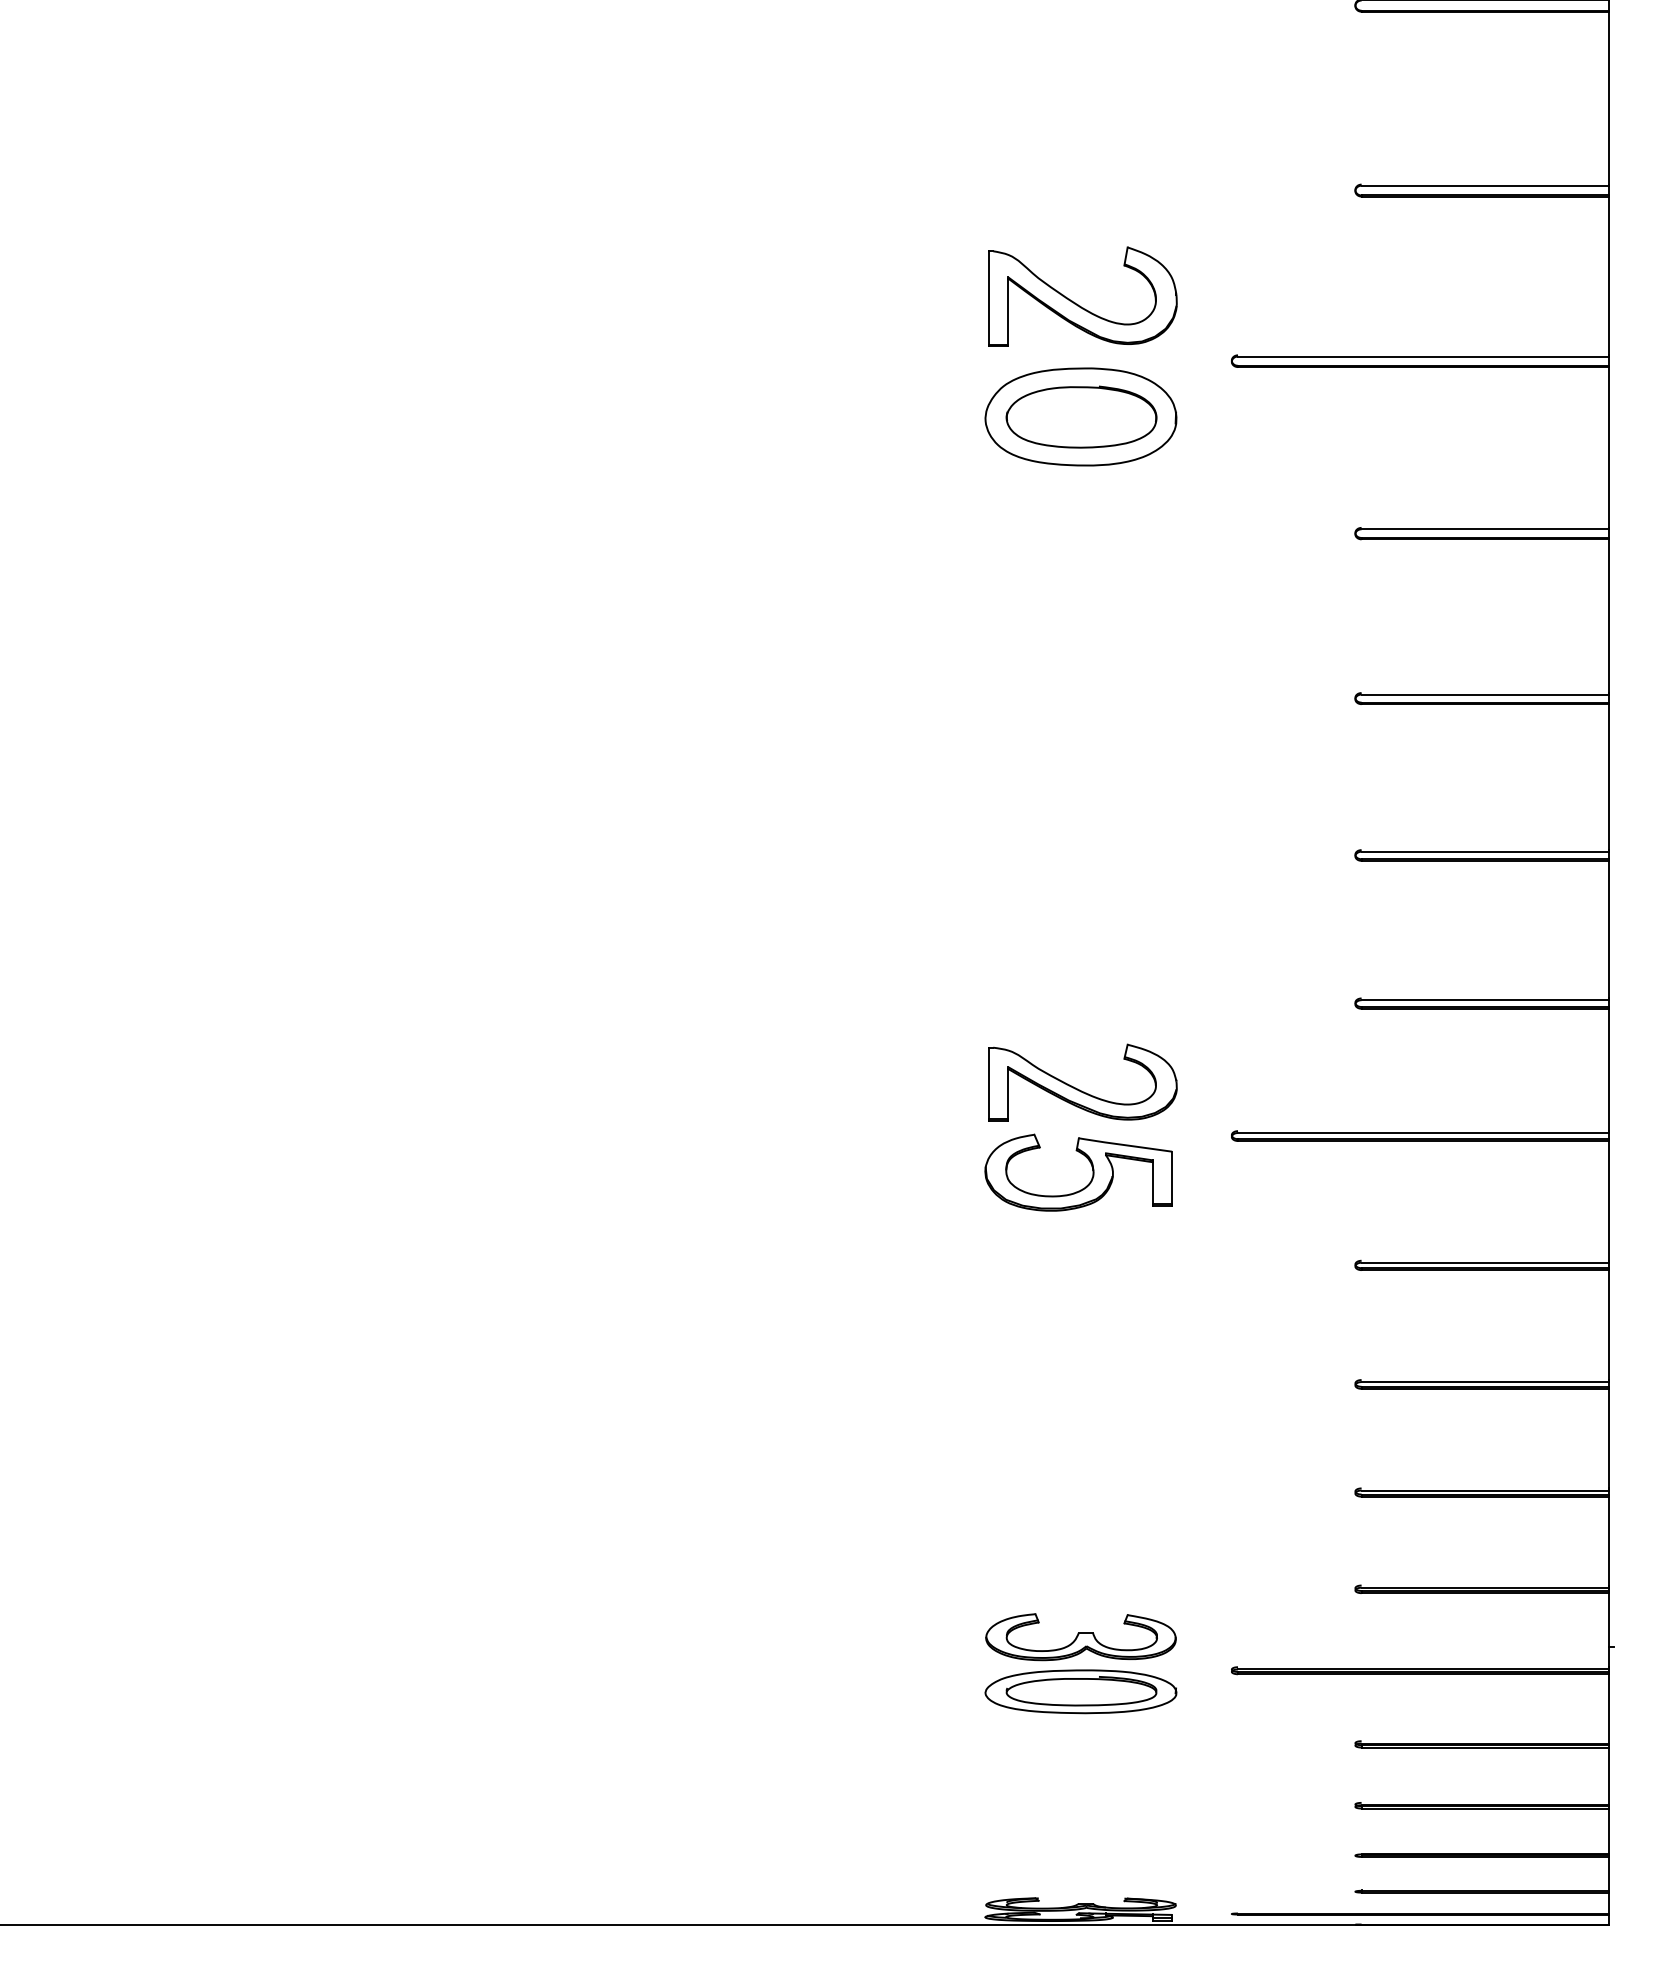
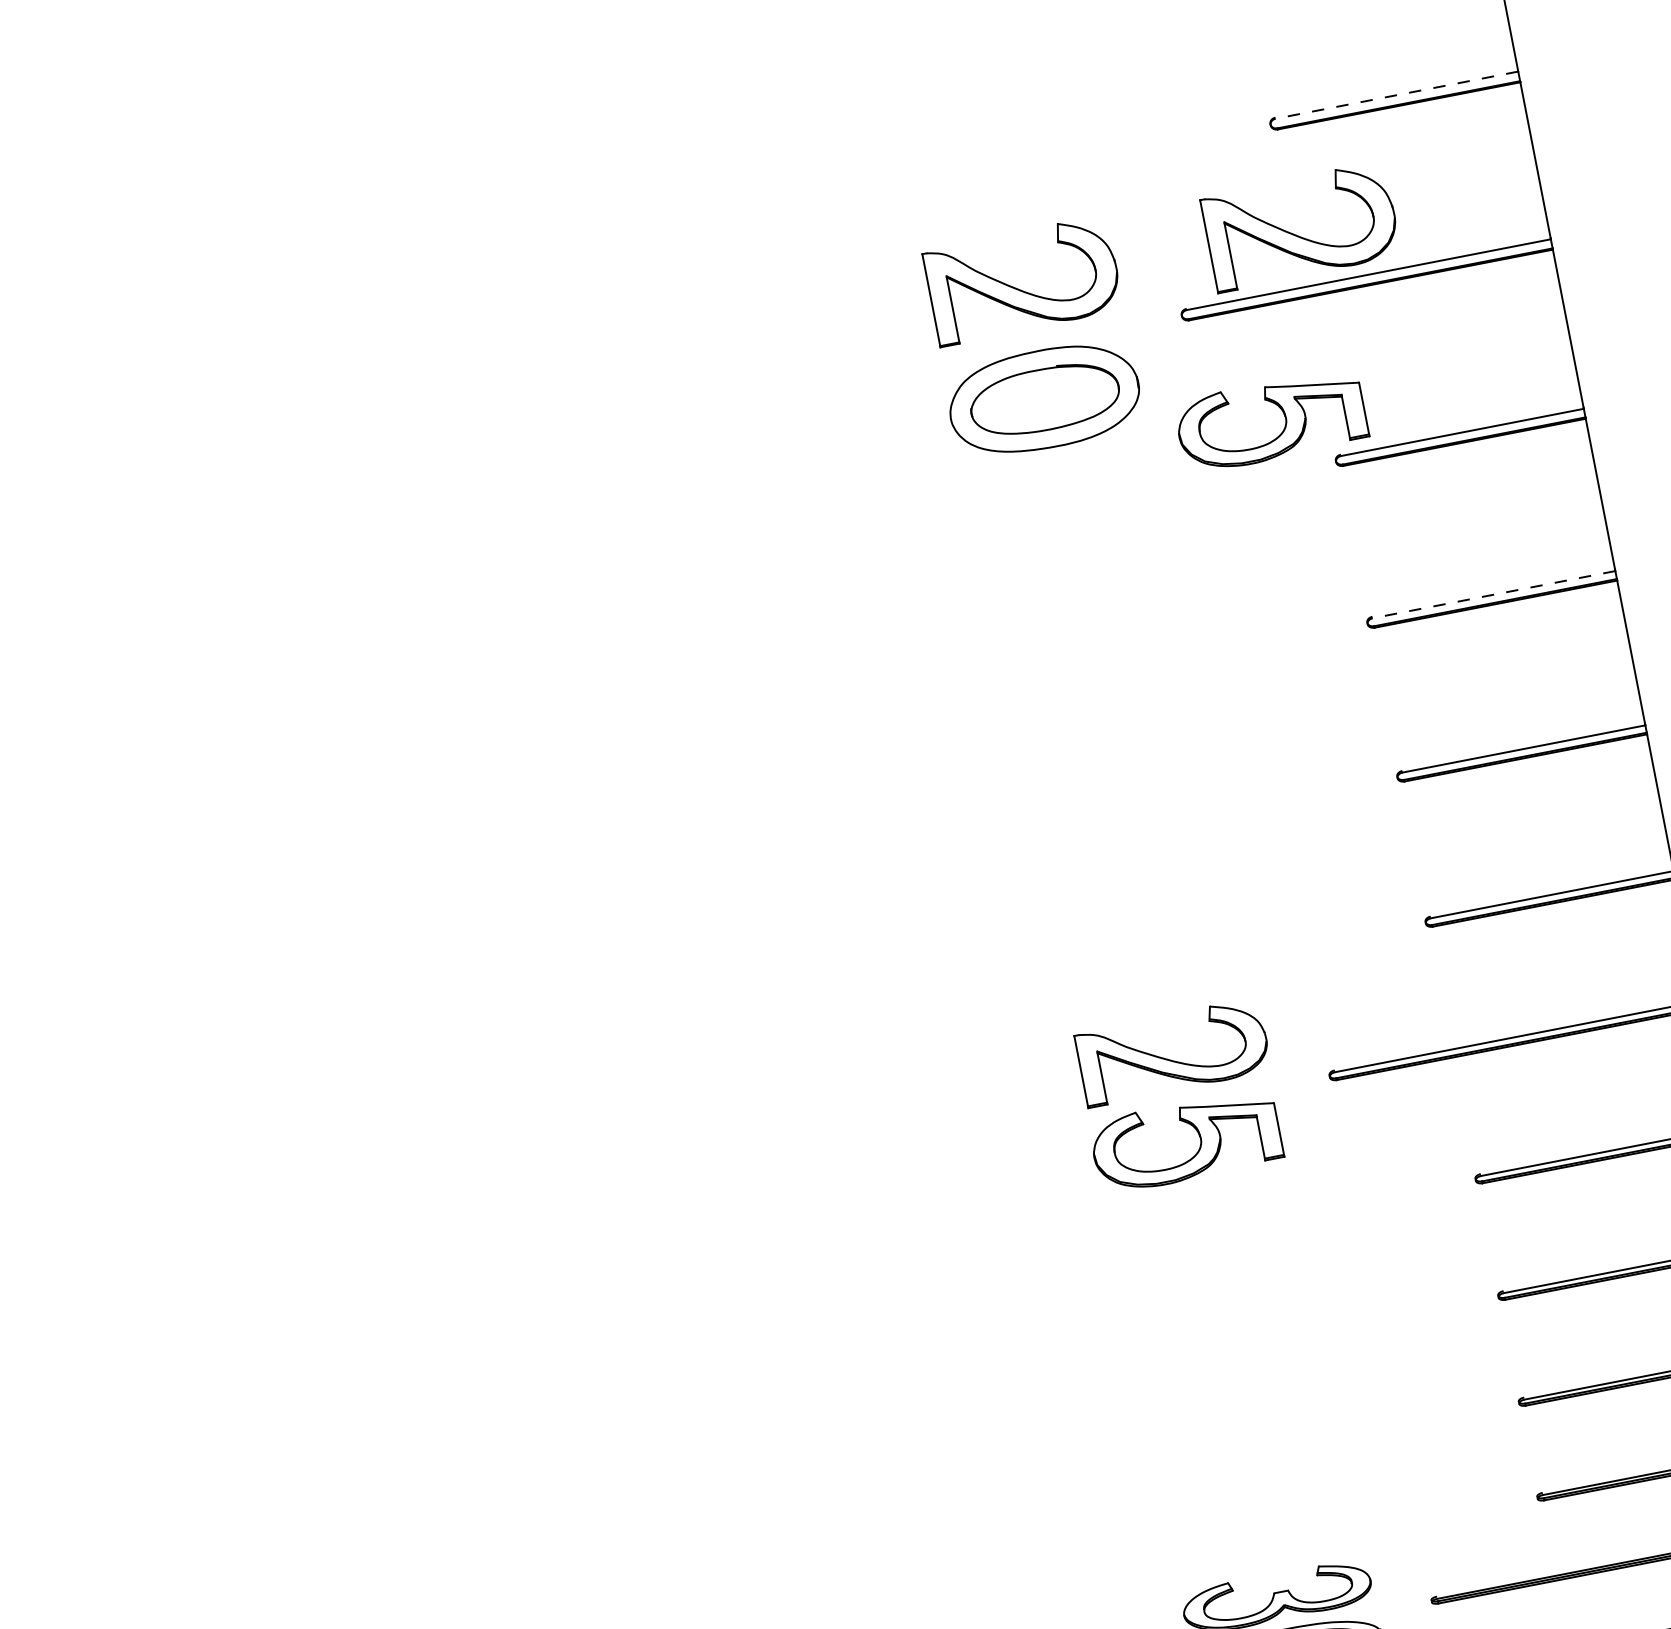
line: (1485, 185) -> (1397, 94), solid -> dashed
part: (1361, 304) -> (1298, 235), added
part: (1312, 476) -> (1282, 413), added
line: (1485, 694) -> (1494, 594), solid -> dashed

